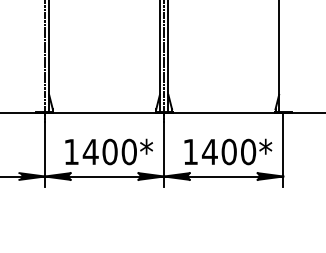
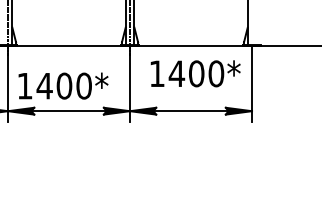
text: (108, 151) -> (62, 85), moved
text: (228, 151) -> (195, 73), moved

